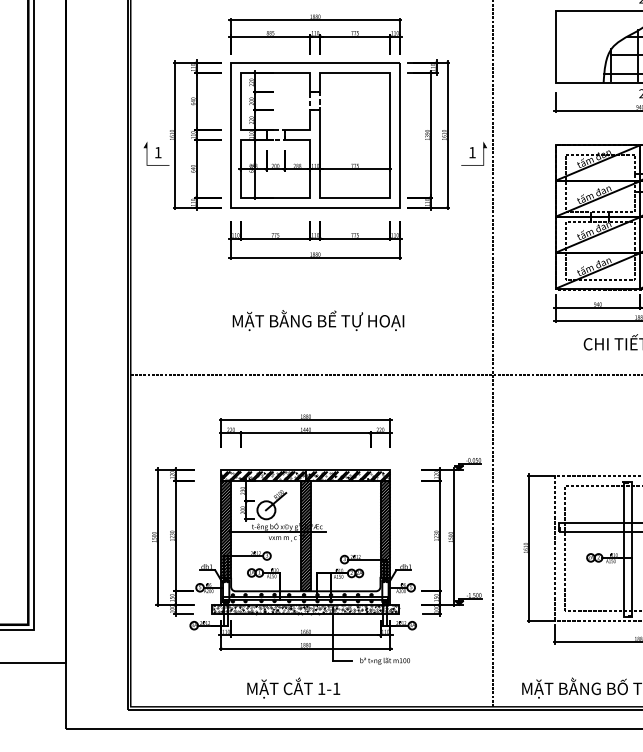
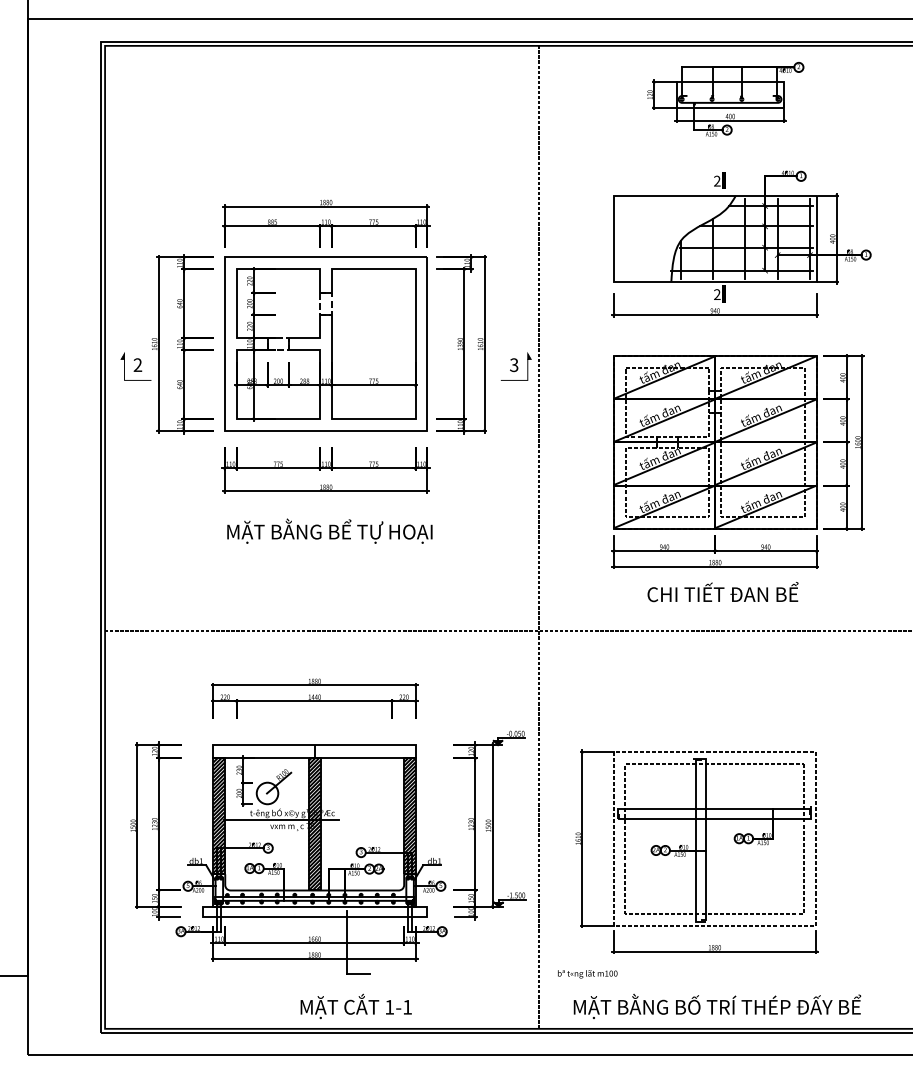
text: (157, 152) -> (137, 364), 1 -> 2
text: (472, 152) -> (514, 365), 1 -> 3
text: (318, 319) -> (329, 530), moved
hatch: (305, 476) -> (314, 752), removed
hatch: (305, 608) -> (314, 911), removed
text: (384, 661) -> (587, 974), moved
text: (293, 687) -> (355, 1005), moved

